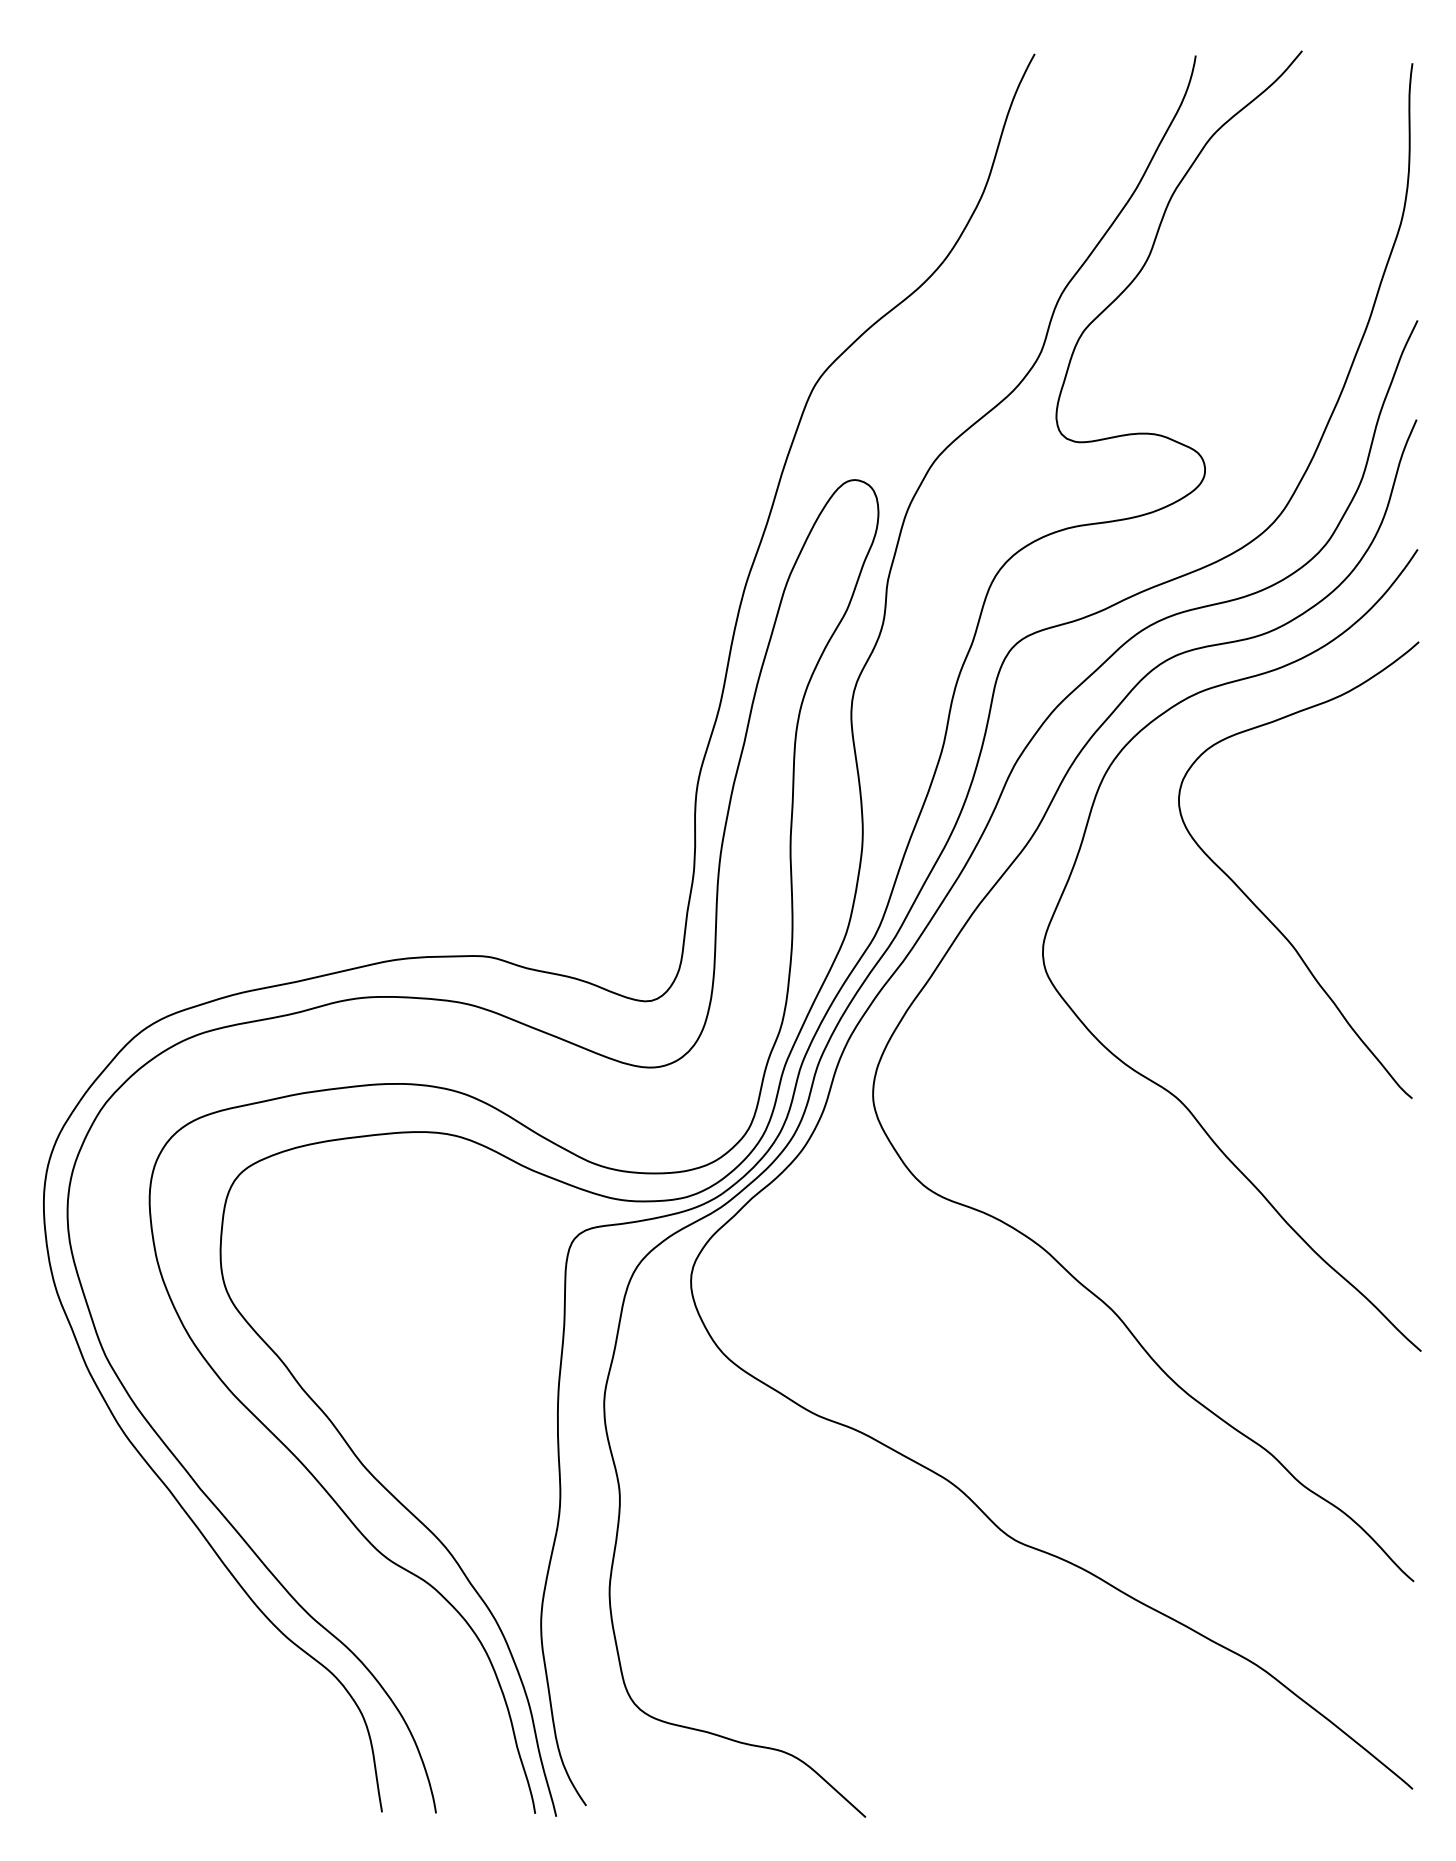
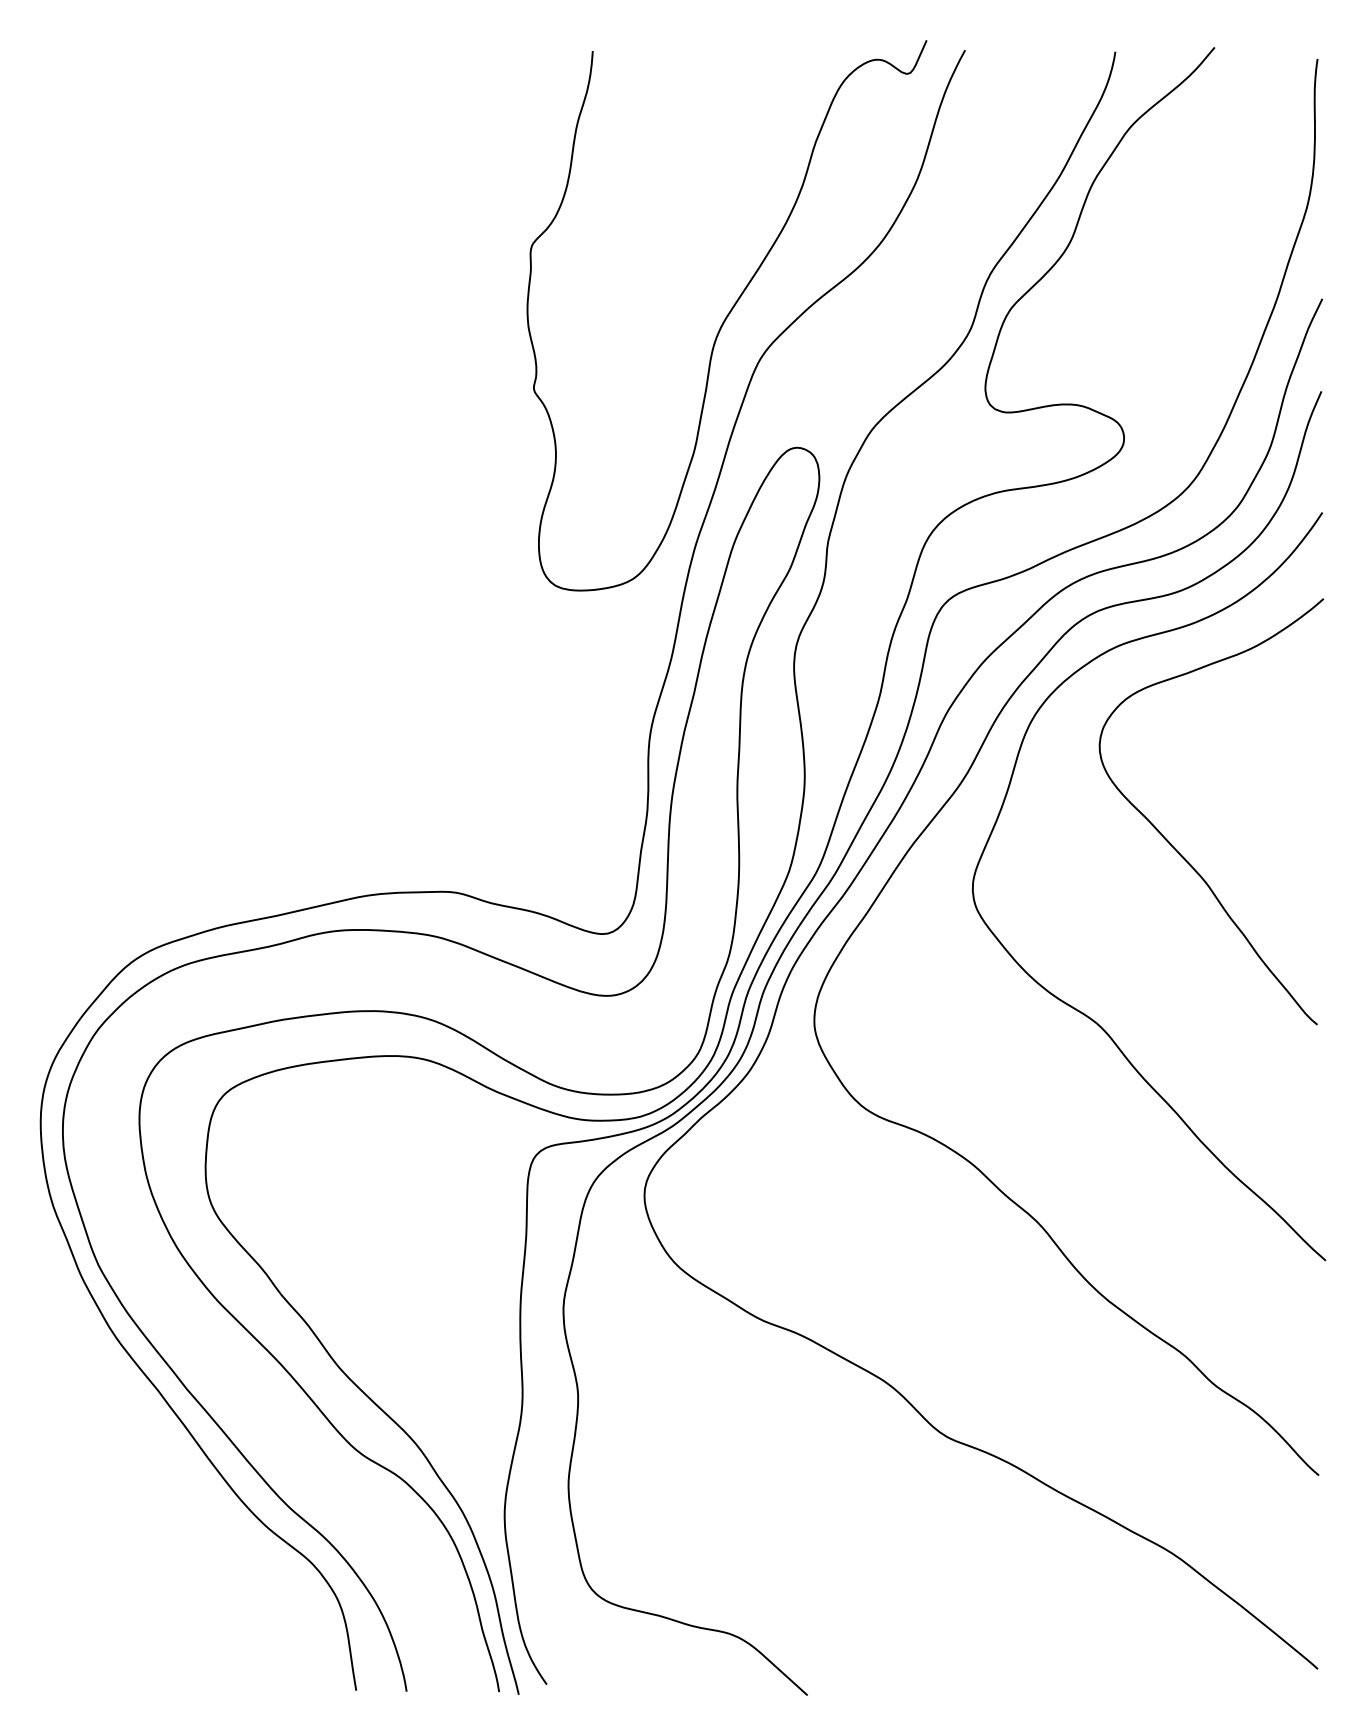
curve: (778, 338) -> (726, 315), added

